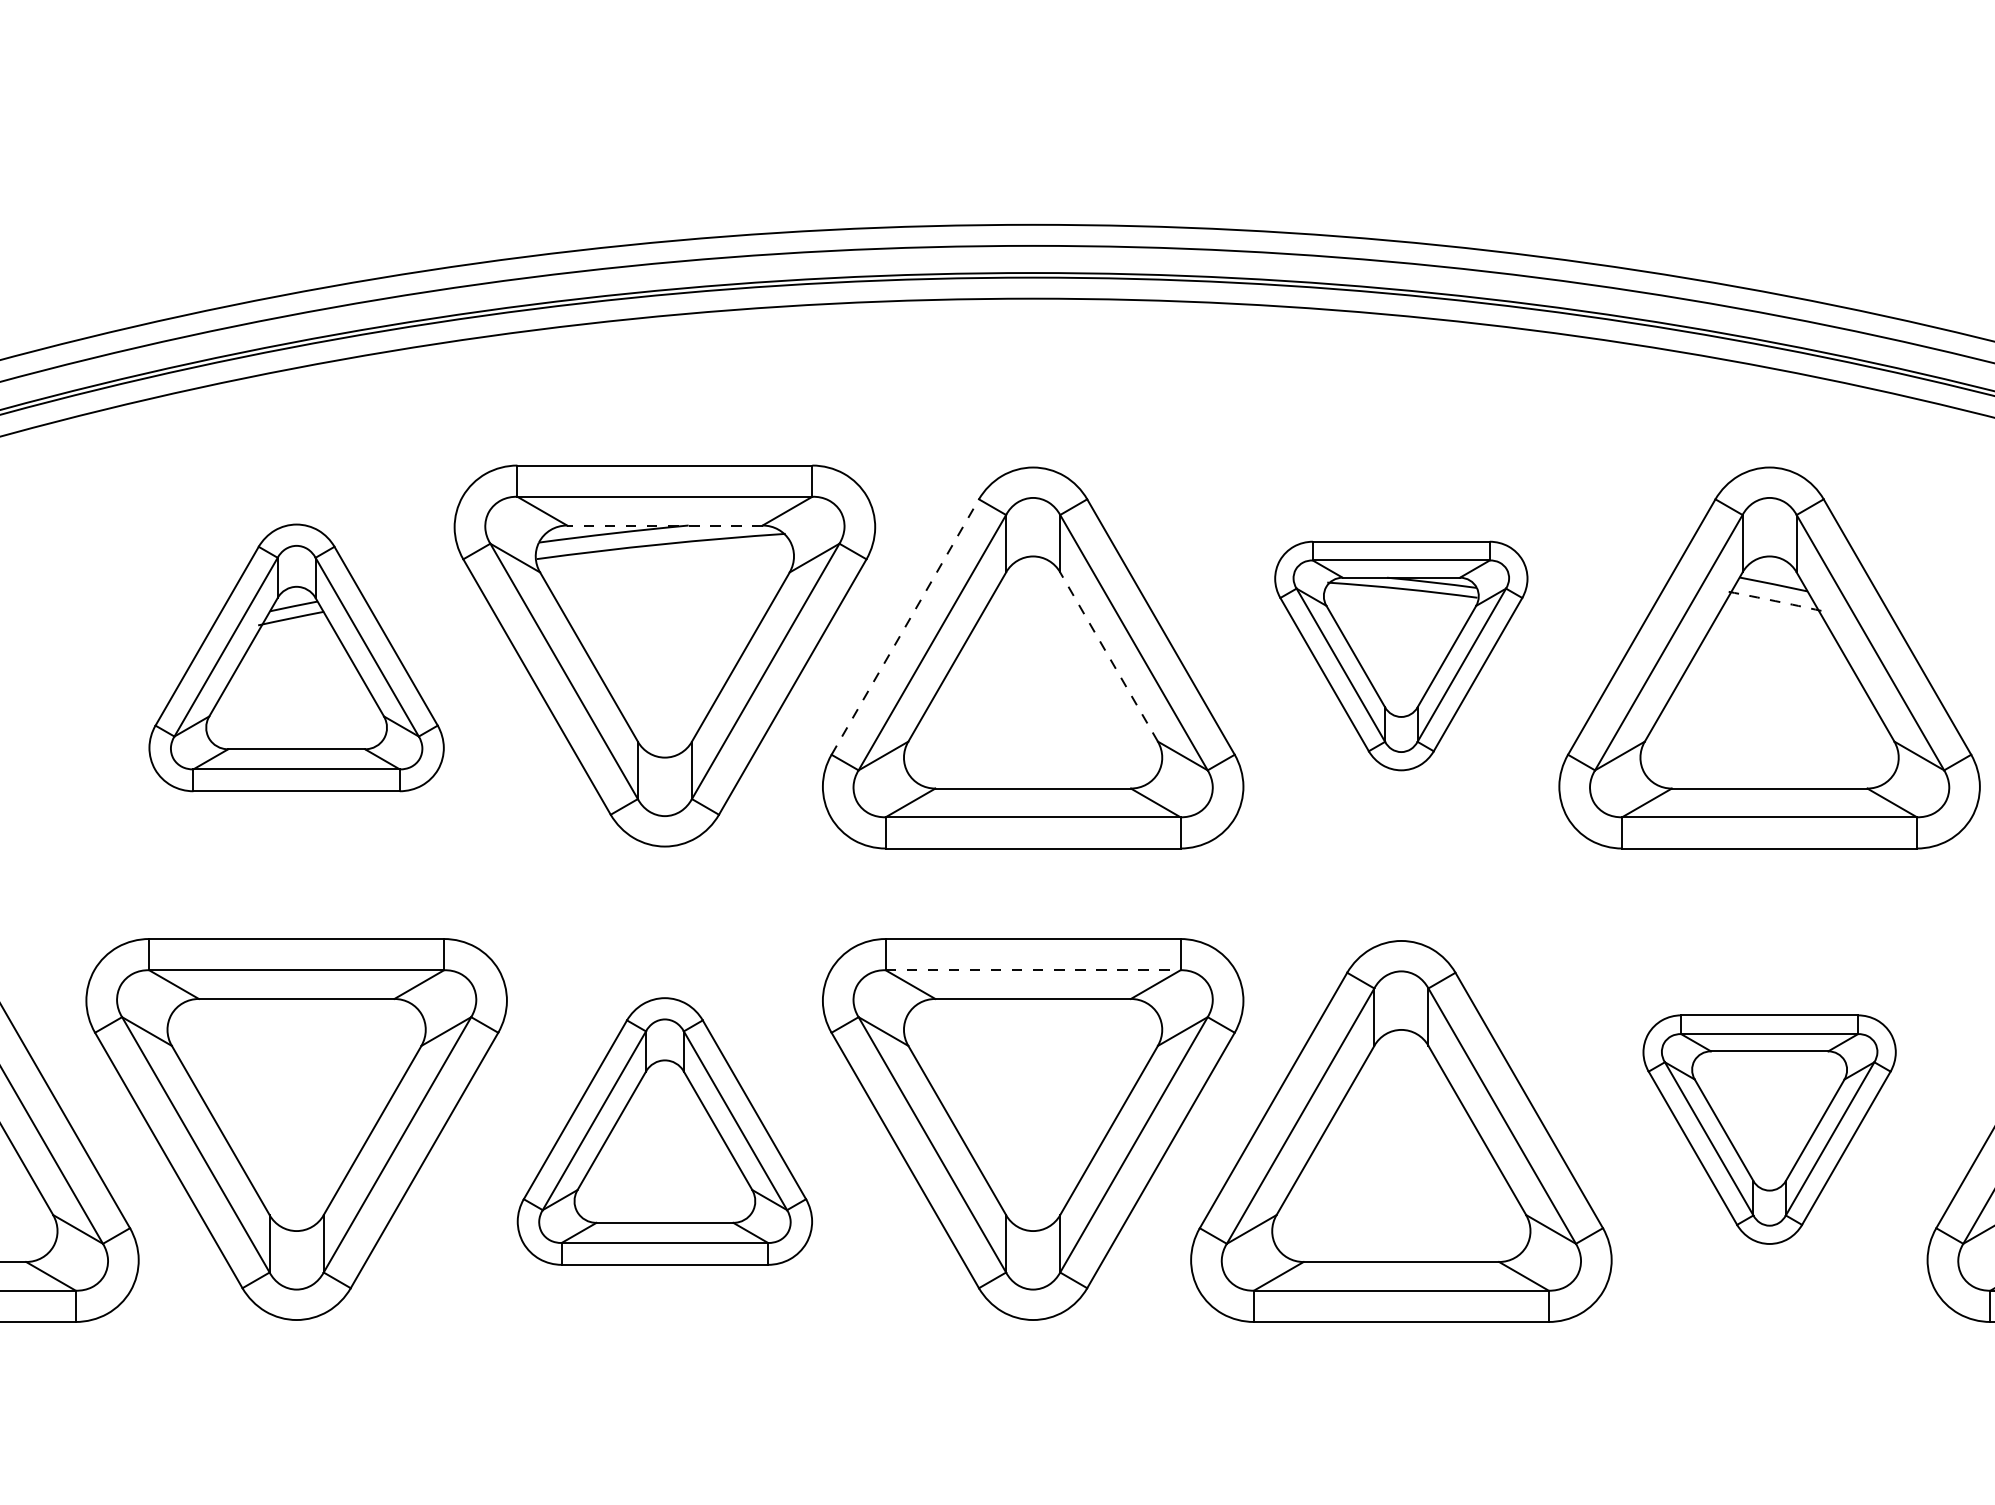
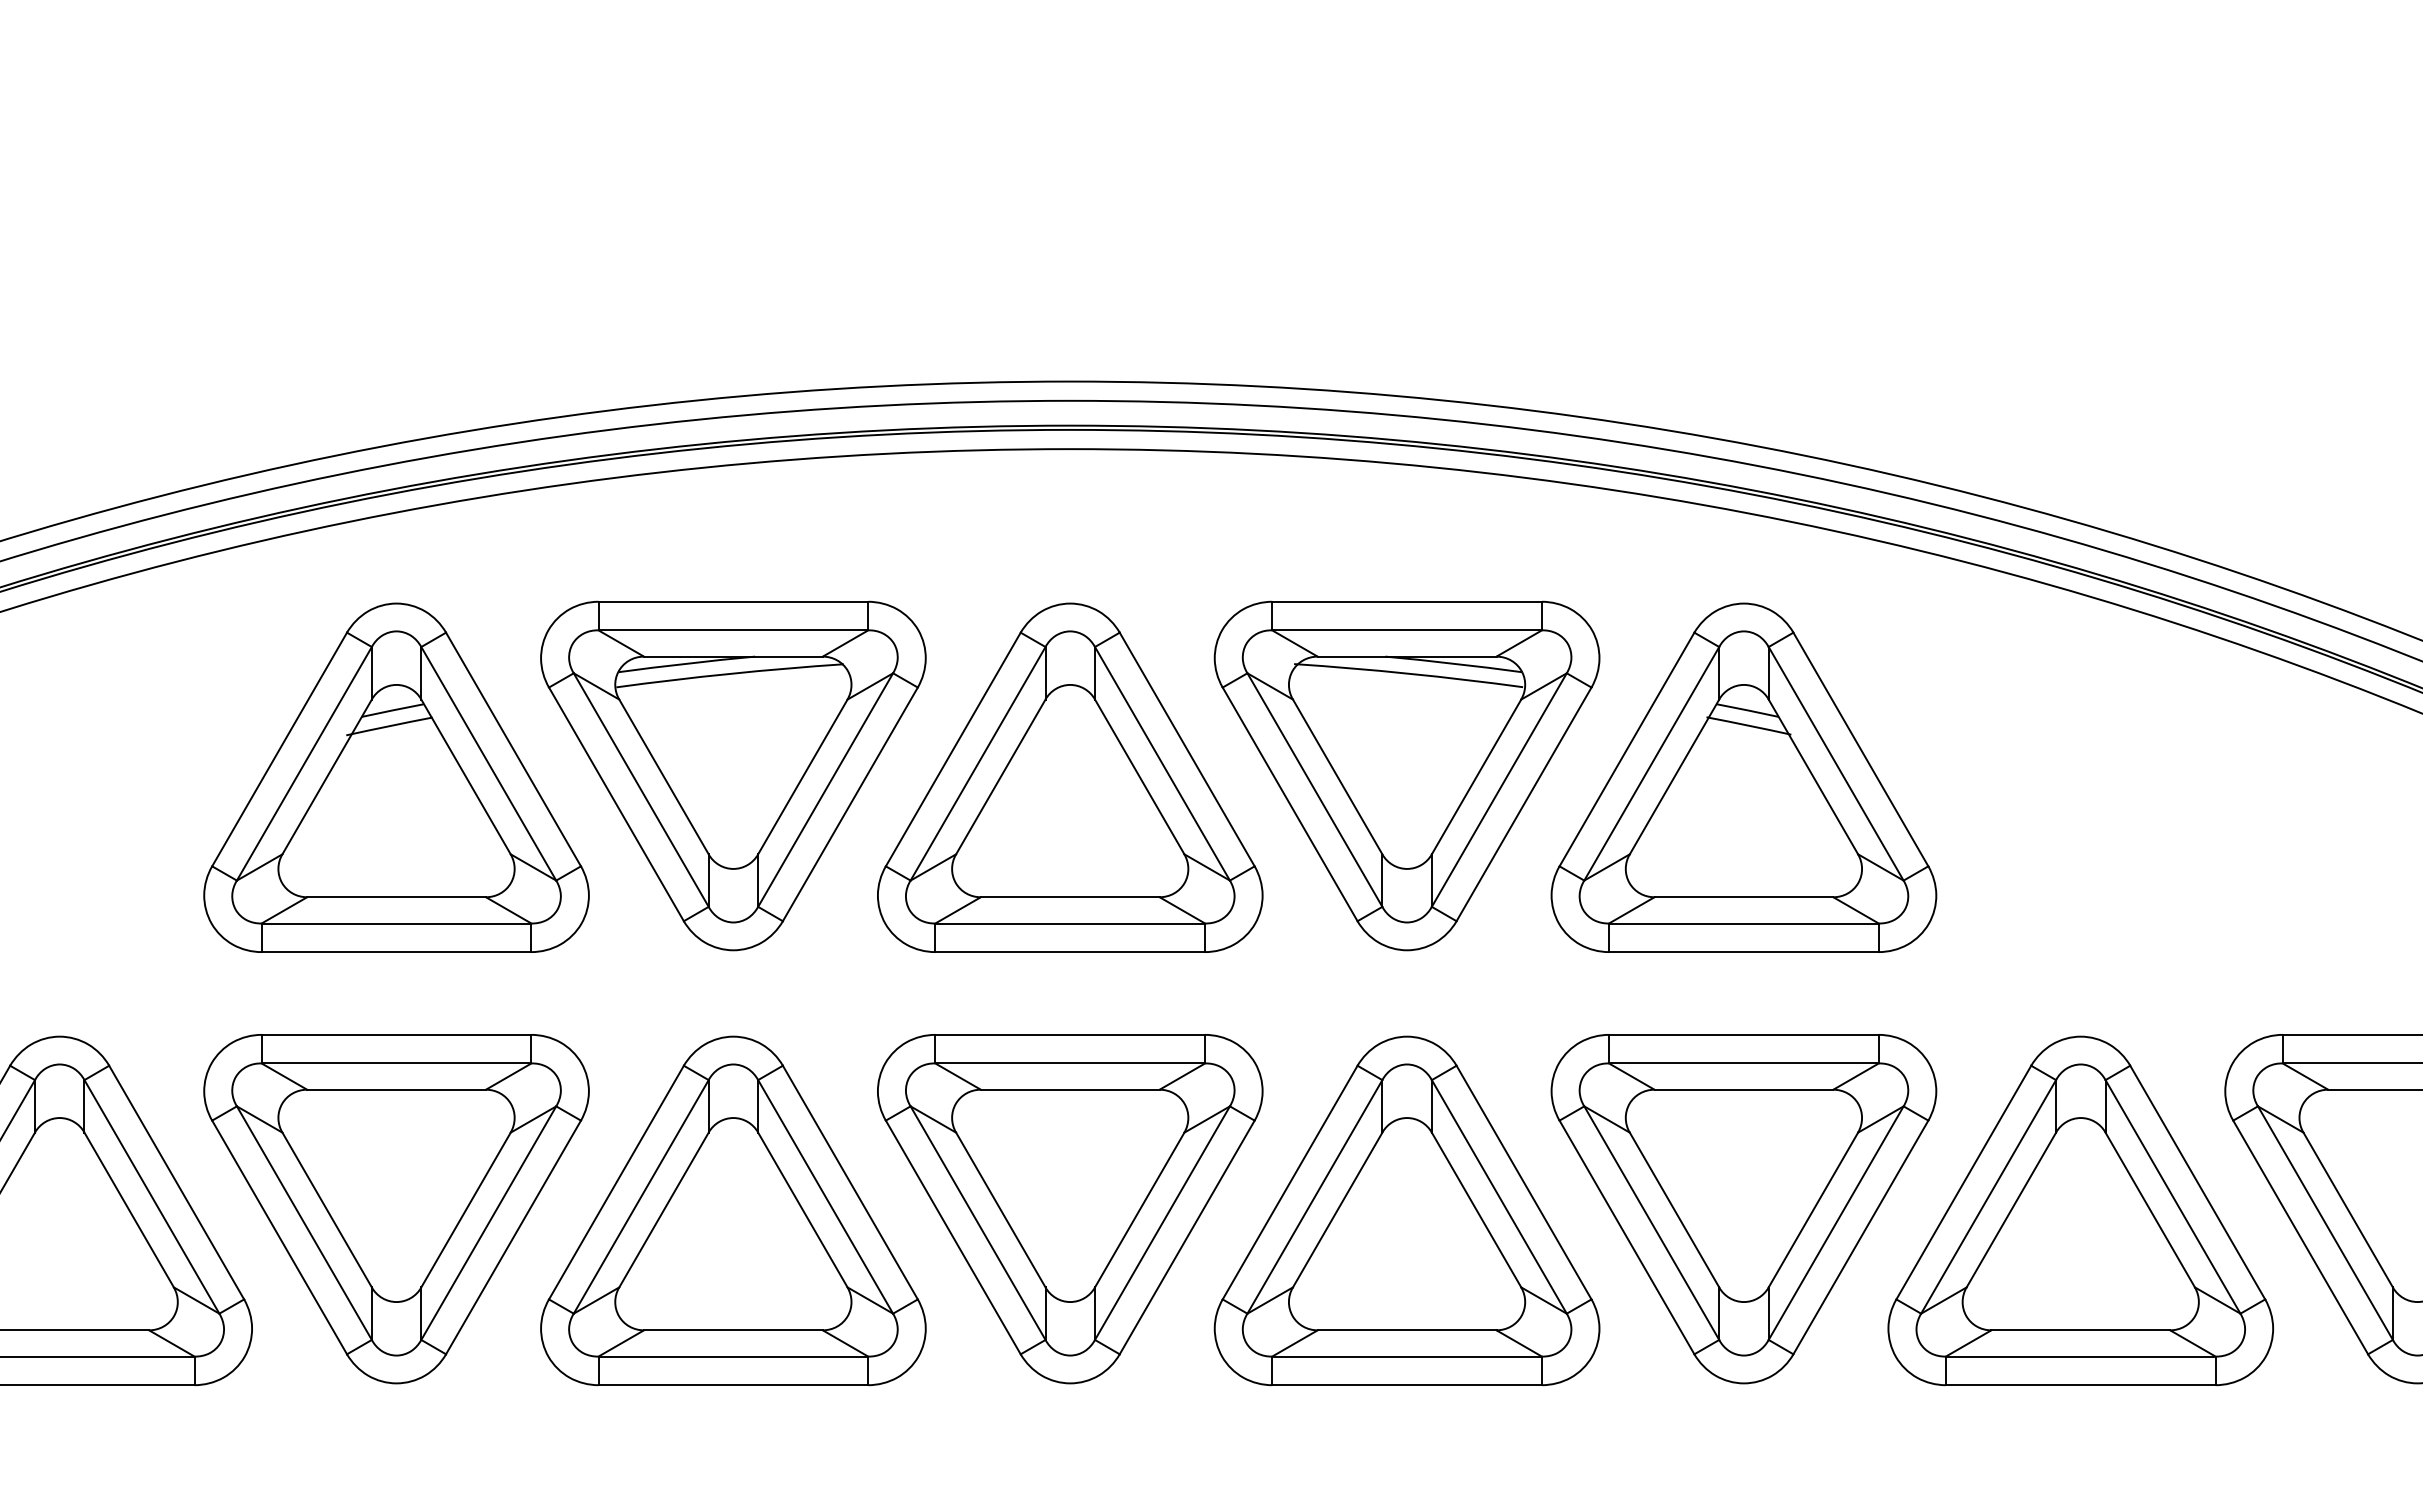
line: (663, 525) -> (732, 656), dashed -> solid
arc: (1774, 600) -> (1748, 725), dashed -> solid
line: (905, 627) -> (953, 749), dashed -> solid
part: (1400, 655) -> (1406, 775), size x1.67
line: (1108, 656) -> (1139, 776), dashed -> solid
part: (296, 657) -> (396, 777), size x1.43
line: (1033, 970) -> (1070, 1063), dashed -> solid
part: (1769, 1129) -> (1743, 1209), size x1.67
part: (665, 1131) -> (733, 1210), size x1.43

